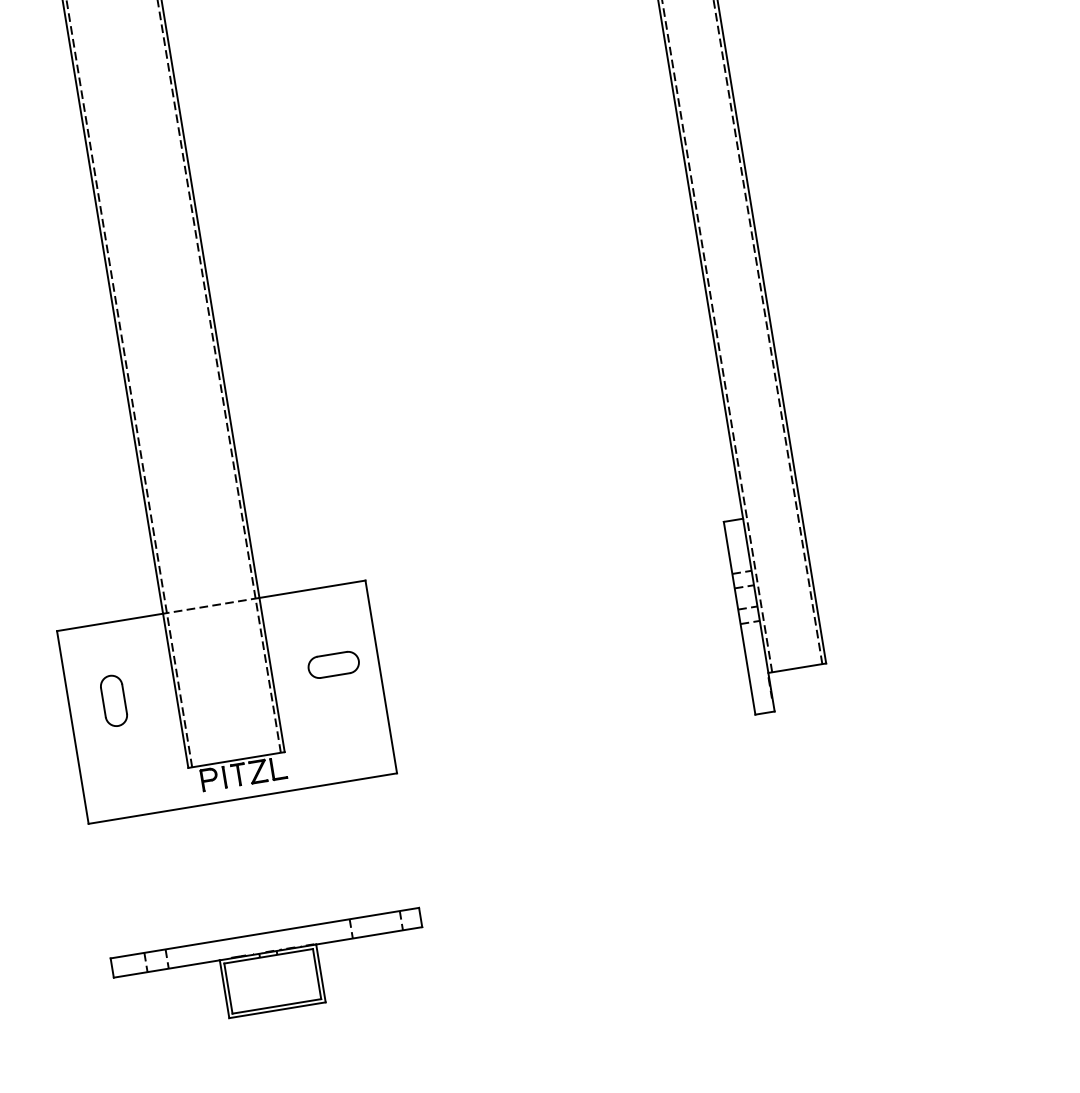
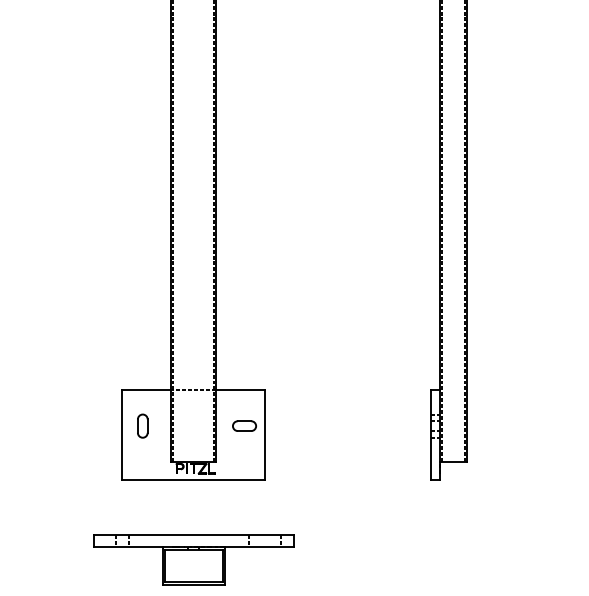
part: (270, 970) -> (193, 559), size x1.4

